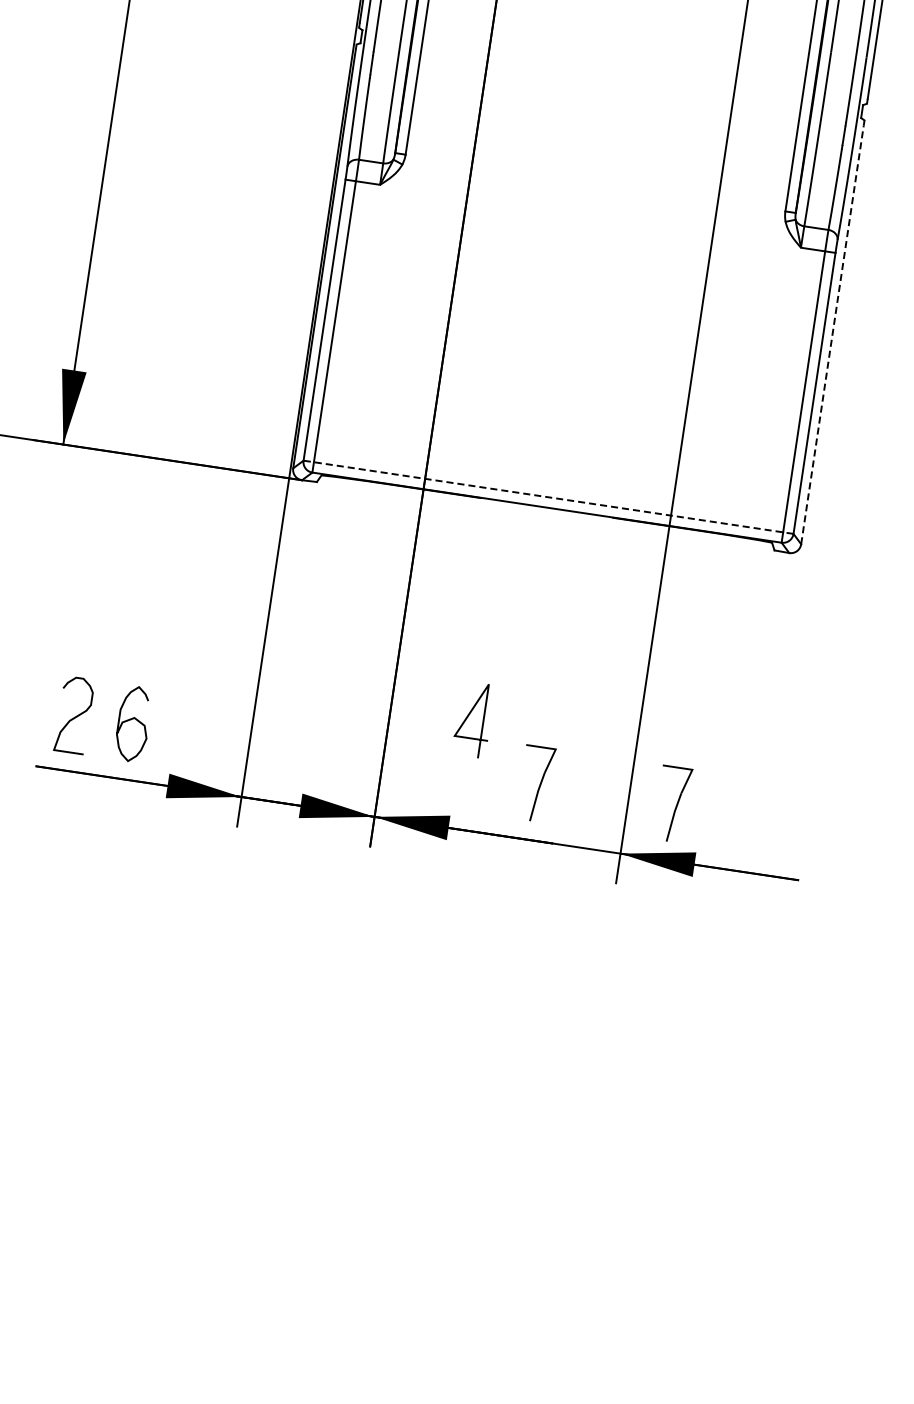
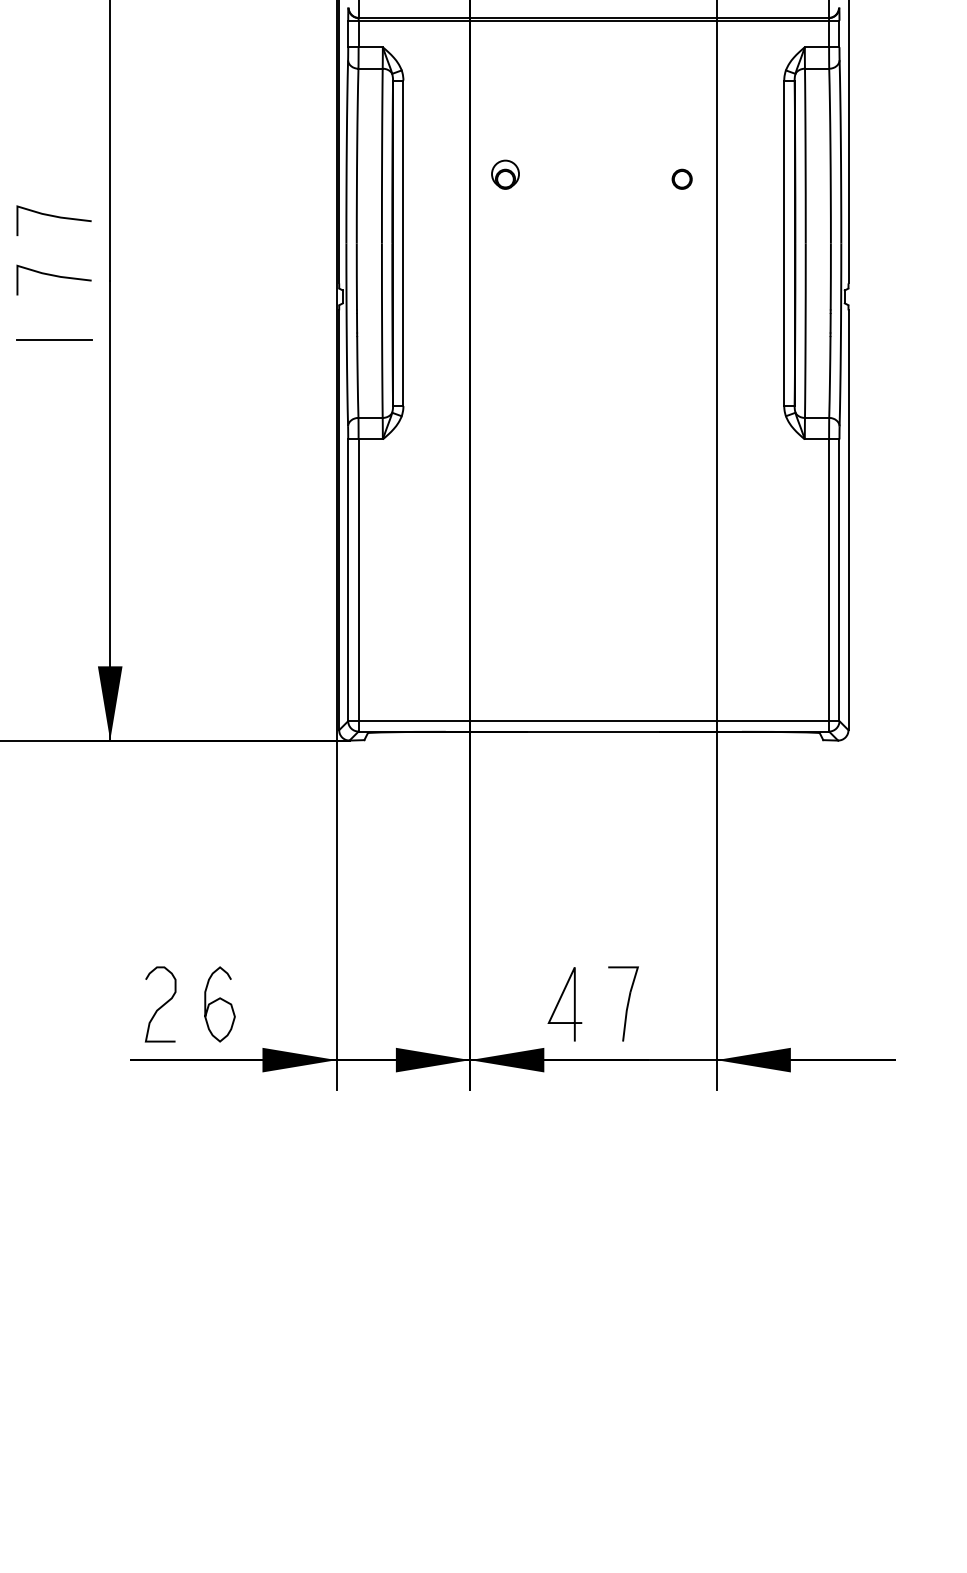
line: (67, 37) -> (54, 340), added
line: (832, 335) -> (848, 520), dashed -> solid
line: (548, 497) -> (593, 721), dashed -> solid
line: (468, 717) -> (559, 1002), moved
part: (672, 803) -> (760, 1003), removed

